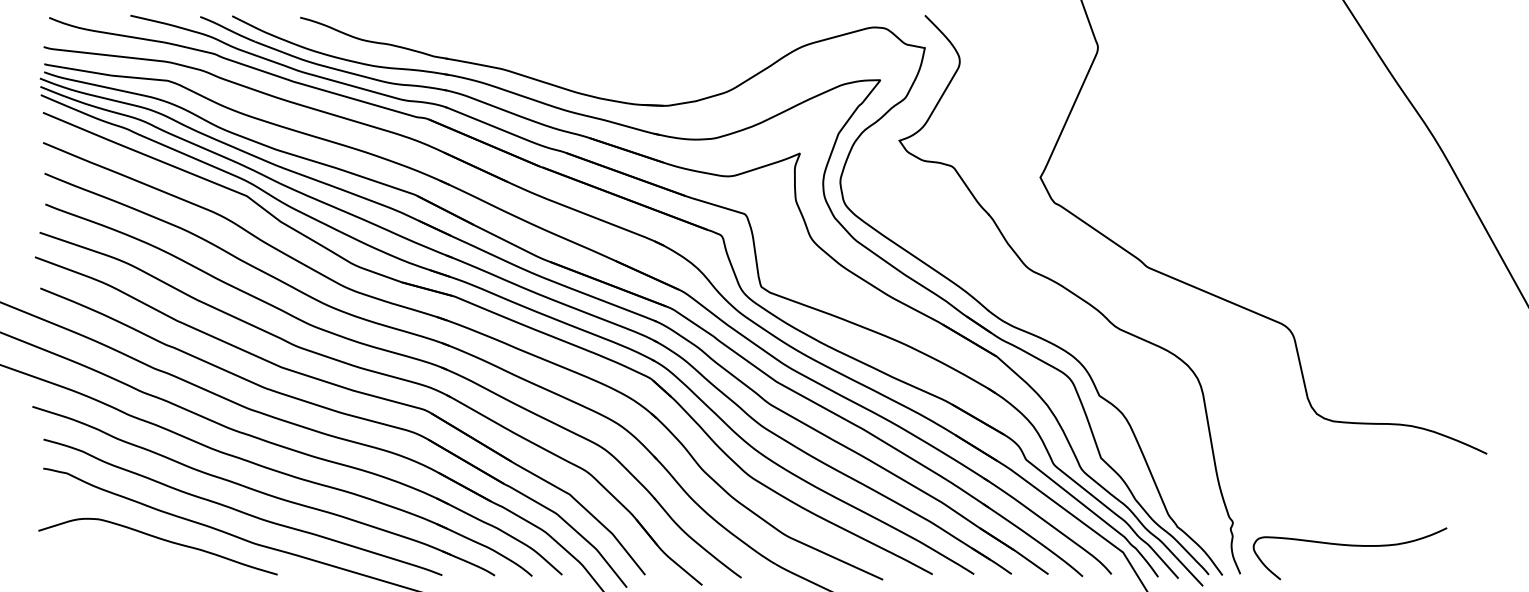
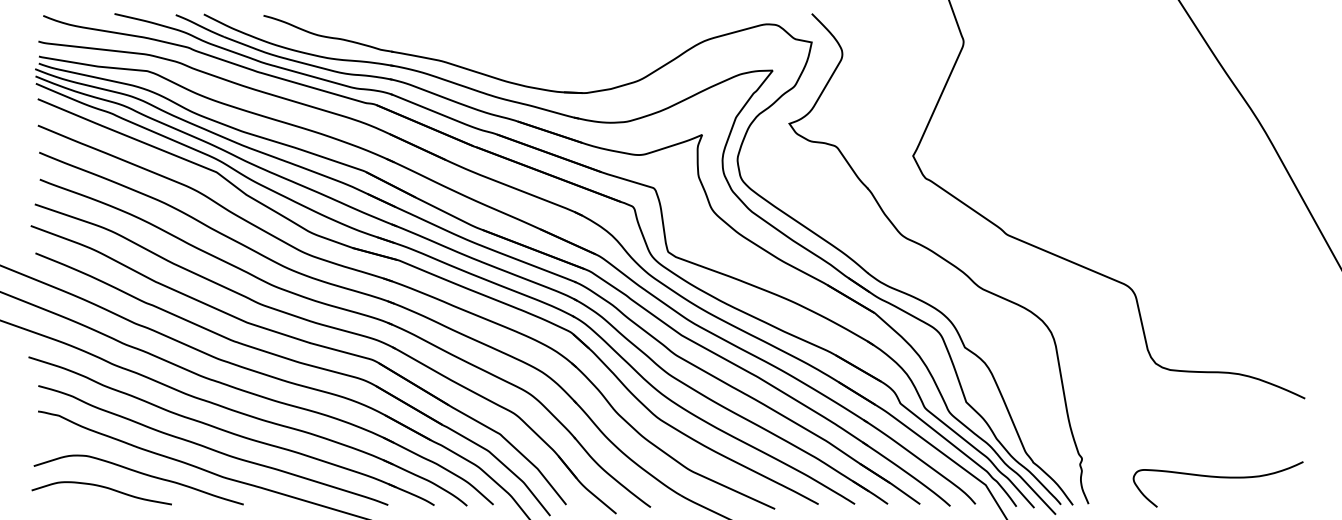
curve: (1349, 546) -> (1217, 478), moved
curve: (116, 555) -> (102, 487), added

